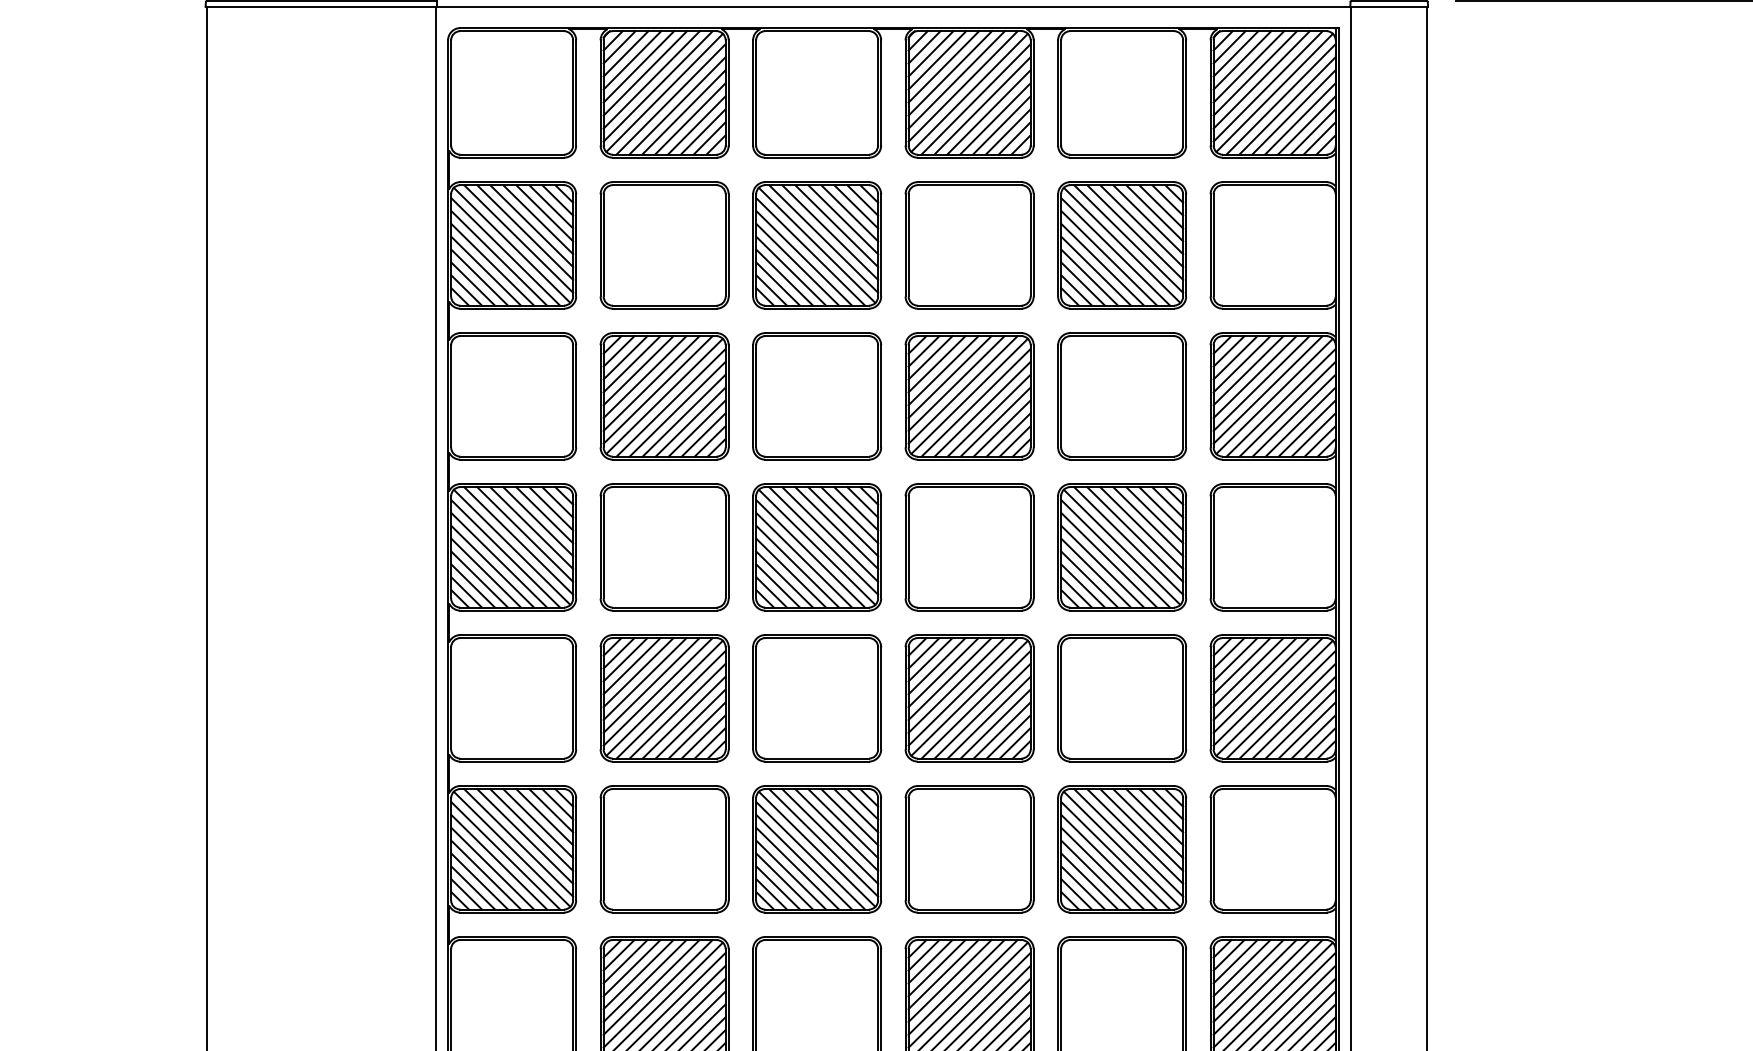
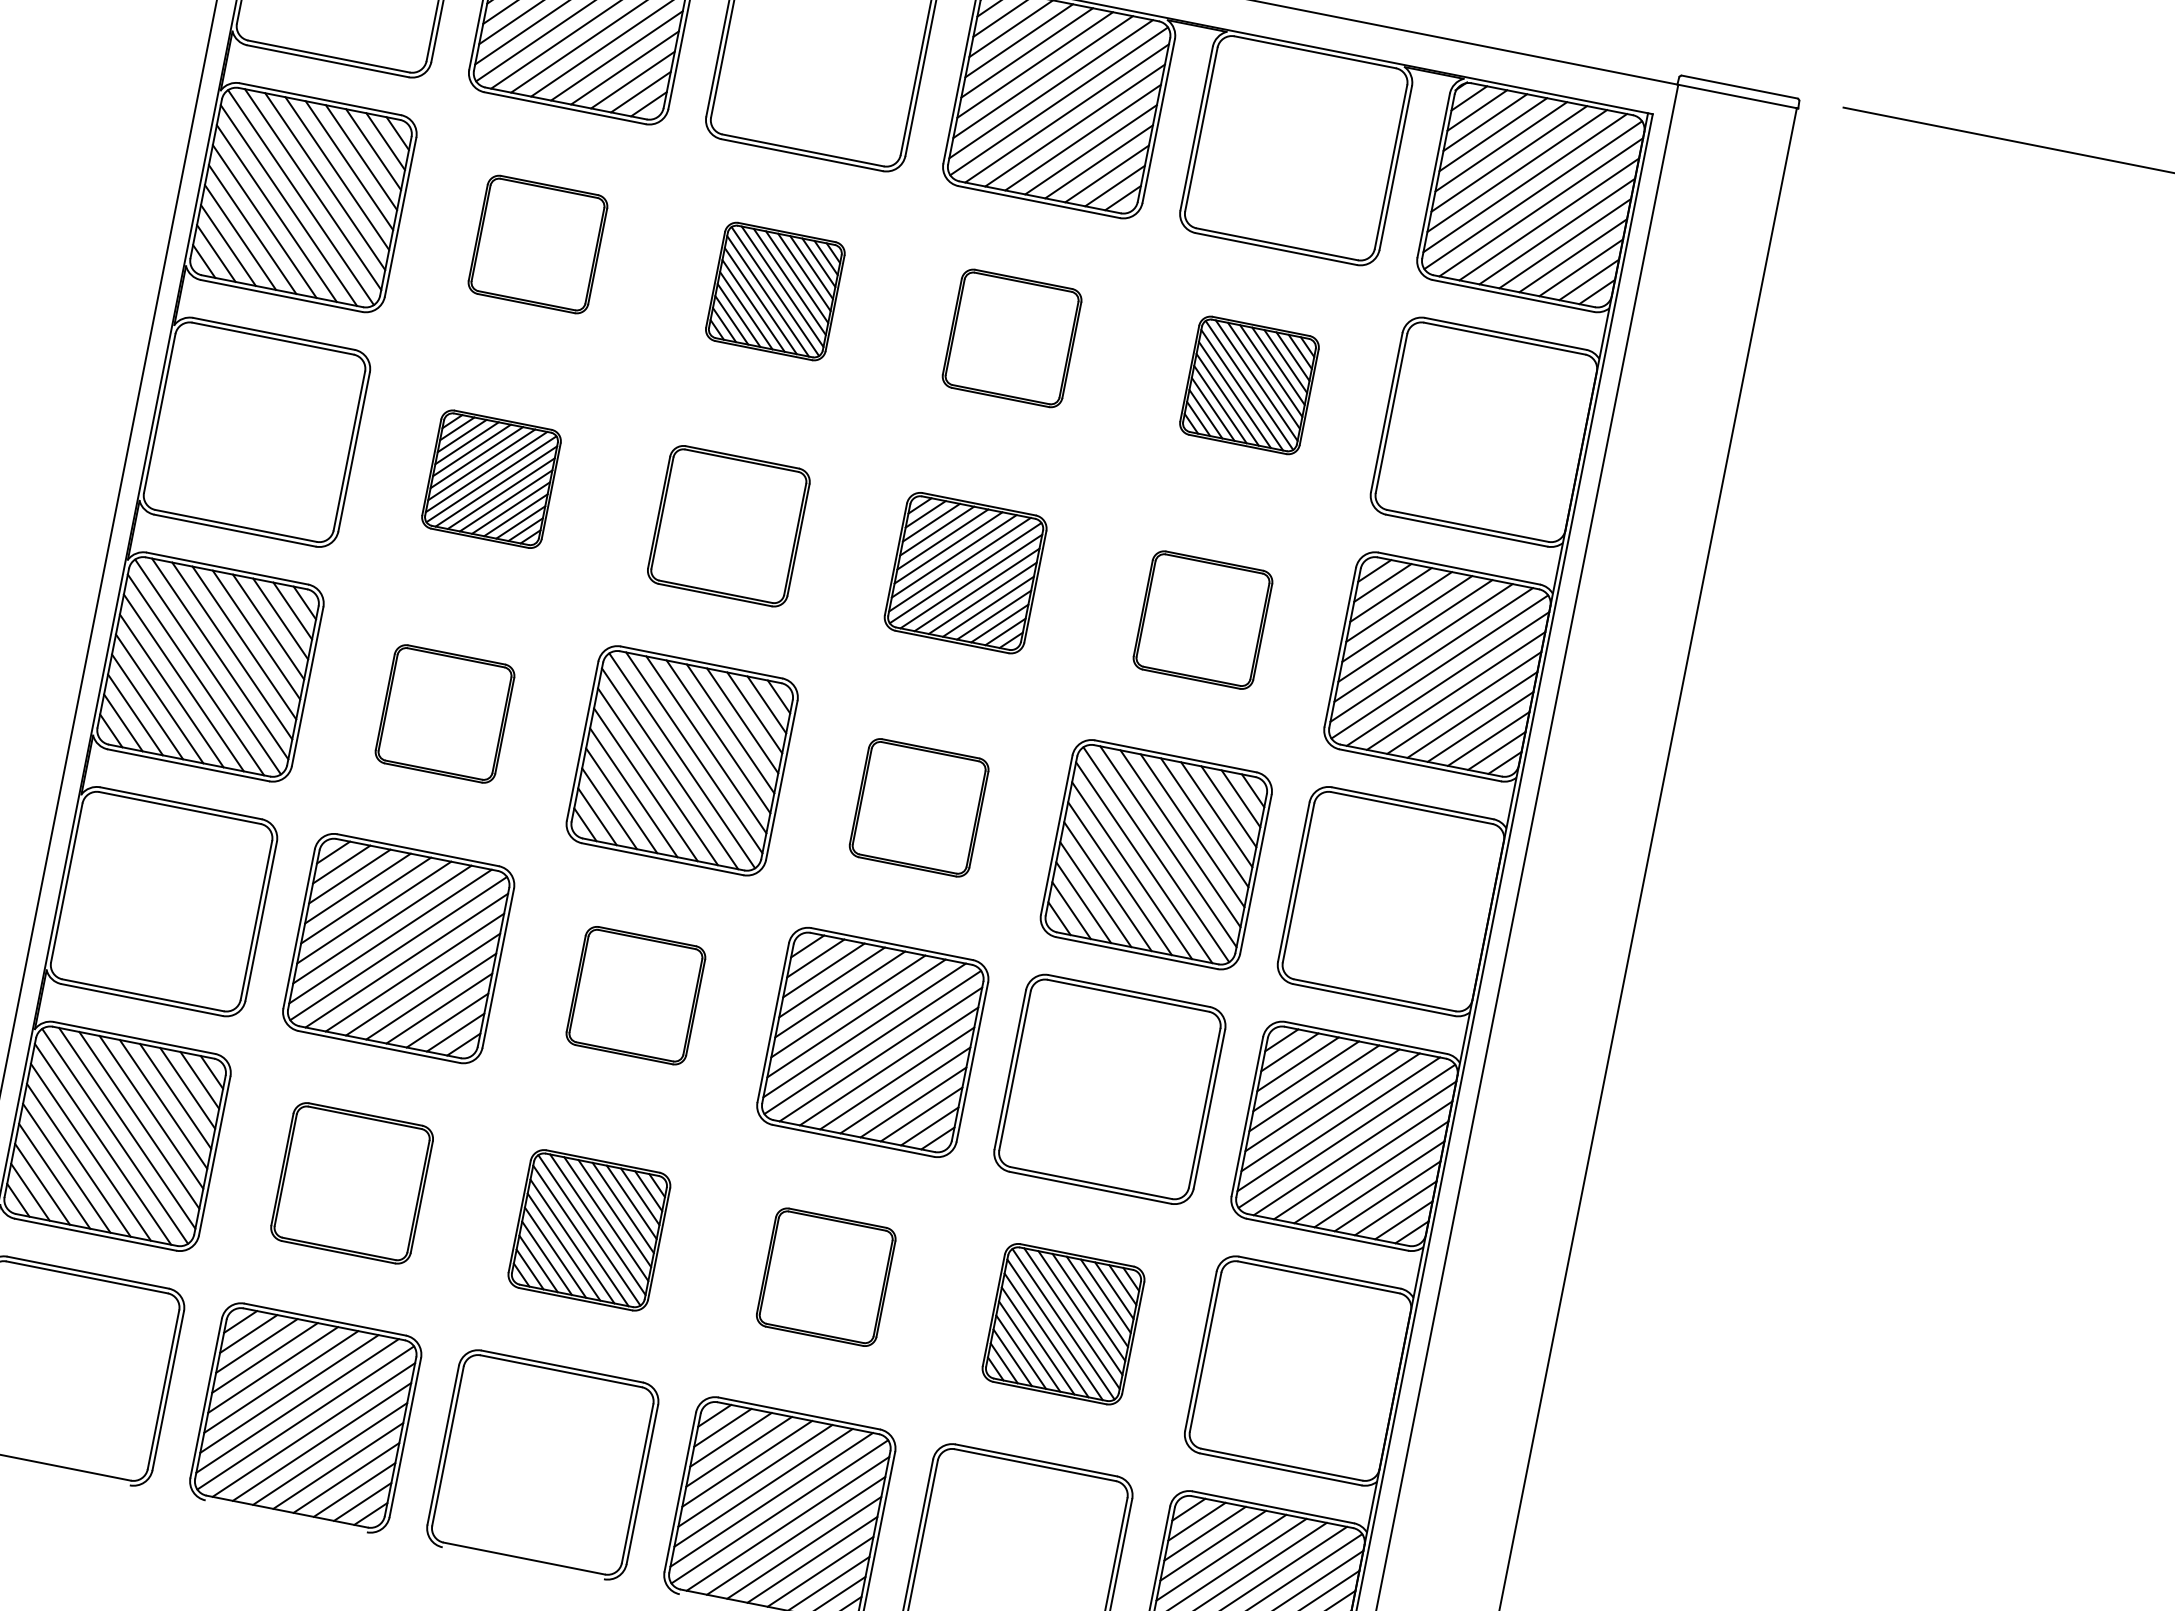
part: (664, 245) -> (537, 244), size x0.6
part: (817, 245) -> (775, 291), size x0.6
part: (969, 245) -> (1011, 338), size x0.6
part: (1122, 245) -> (1249, 385), size x0.6
part: (664, 396) -> (491, 479), size x0.6
part: (817, 396) -> (729, 526), size x0.7
part: (969, 396) -> (965, 573), size x0.7
part: (1122, 396) -> (1203, 620), size x0.6
part: (664, 547) -> (444, 714), size x0.6
part: (969, 547) -> (919, 807), size x0.6
part: (817, 698) -> (636, 995), size x0.6
part: (664, 849) -> (351, 1183), size x0.7
part: (817, 849) -> (589, 1230), size x0.7
part: (969, 849) -> (826, 1277), size x0.6
part: (1122, 849) -> (1063, 1324), size x0.7

